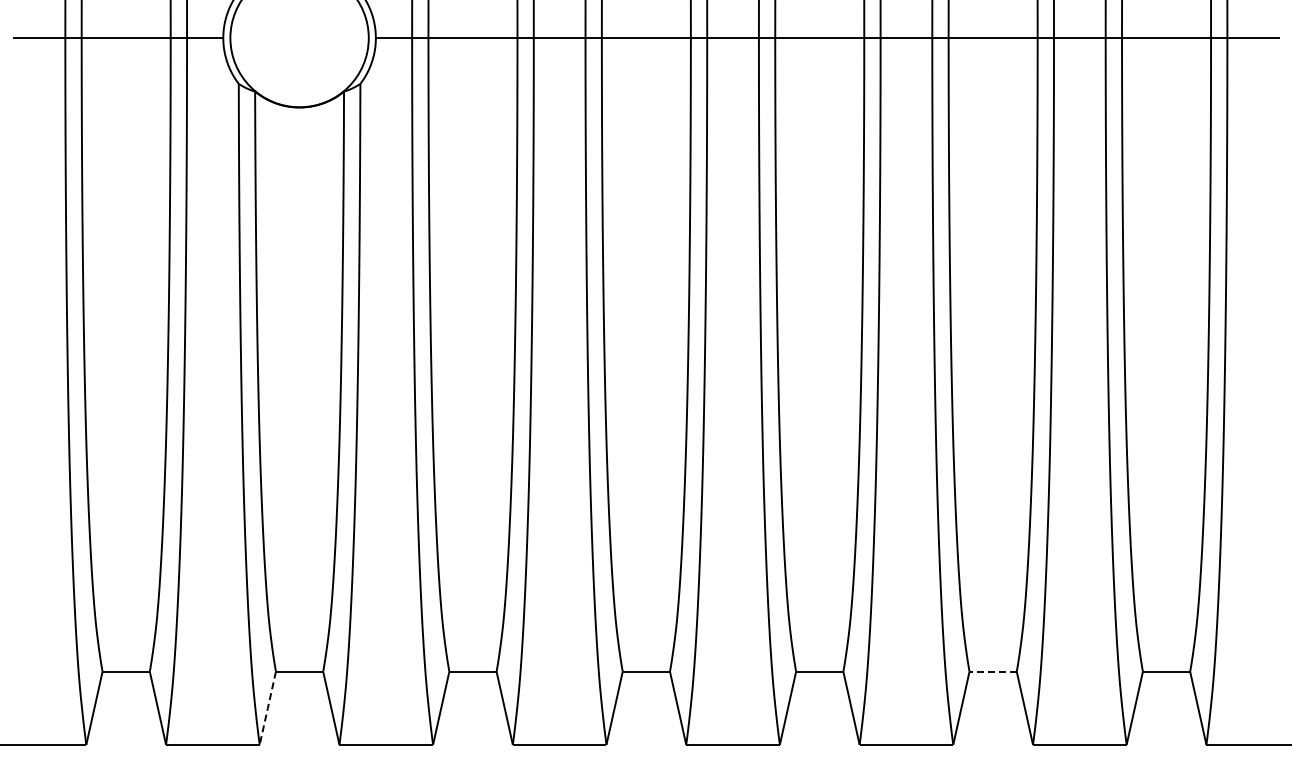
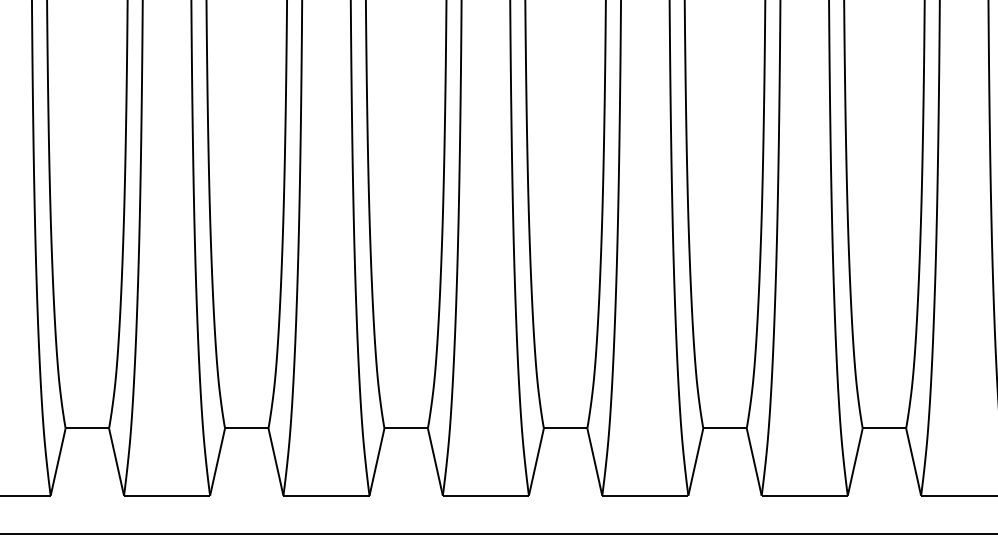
line: (993, 671) -> (884, 428), dashed -> solid
line: (267, 708) -> (217, 462), dashed -> solid

